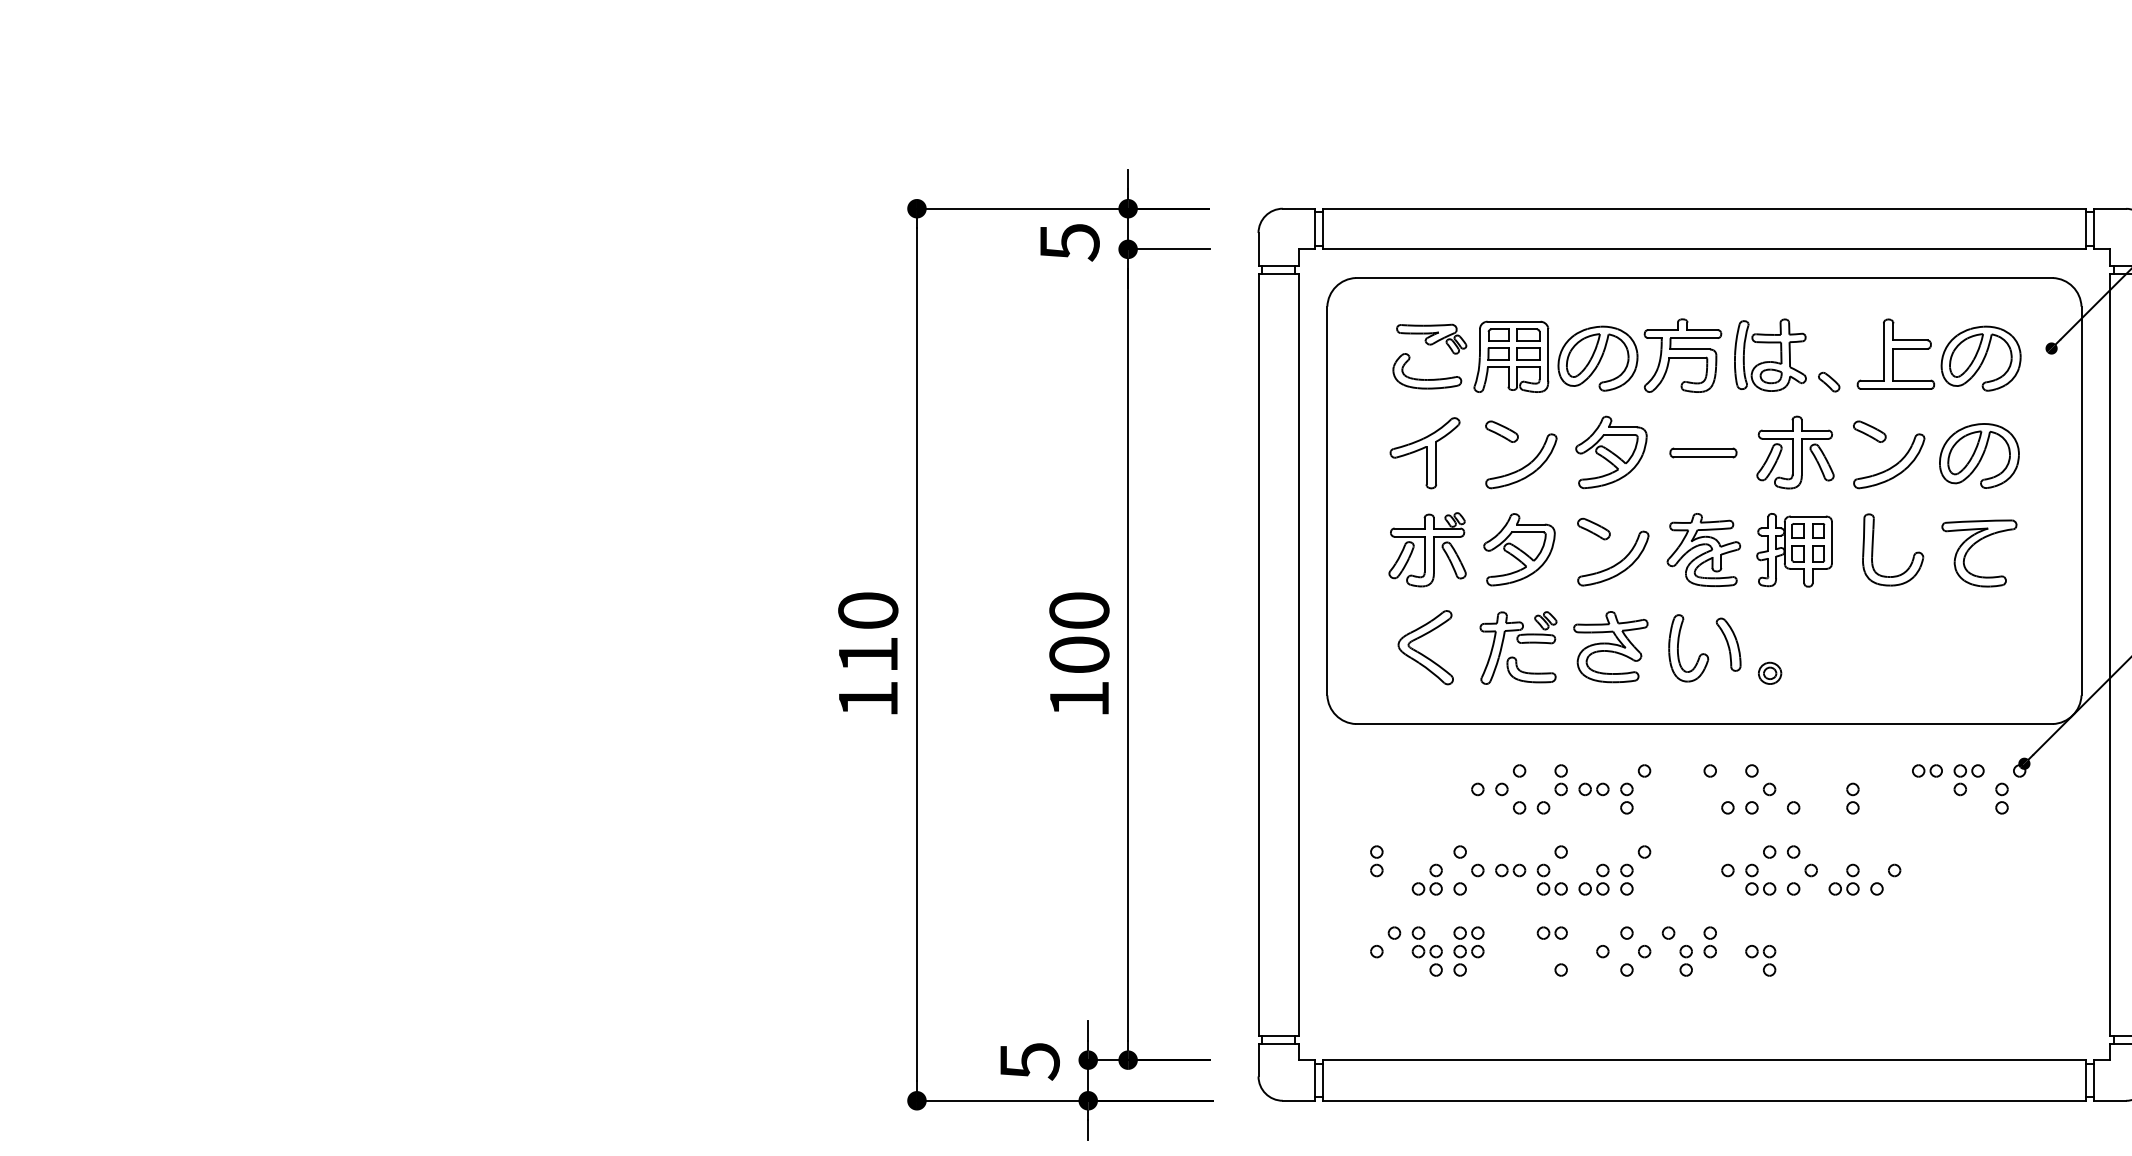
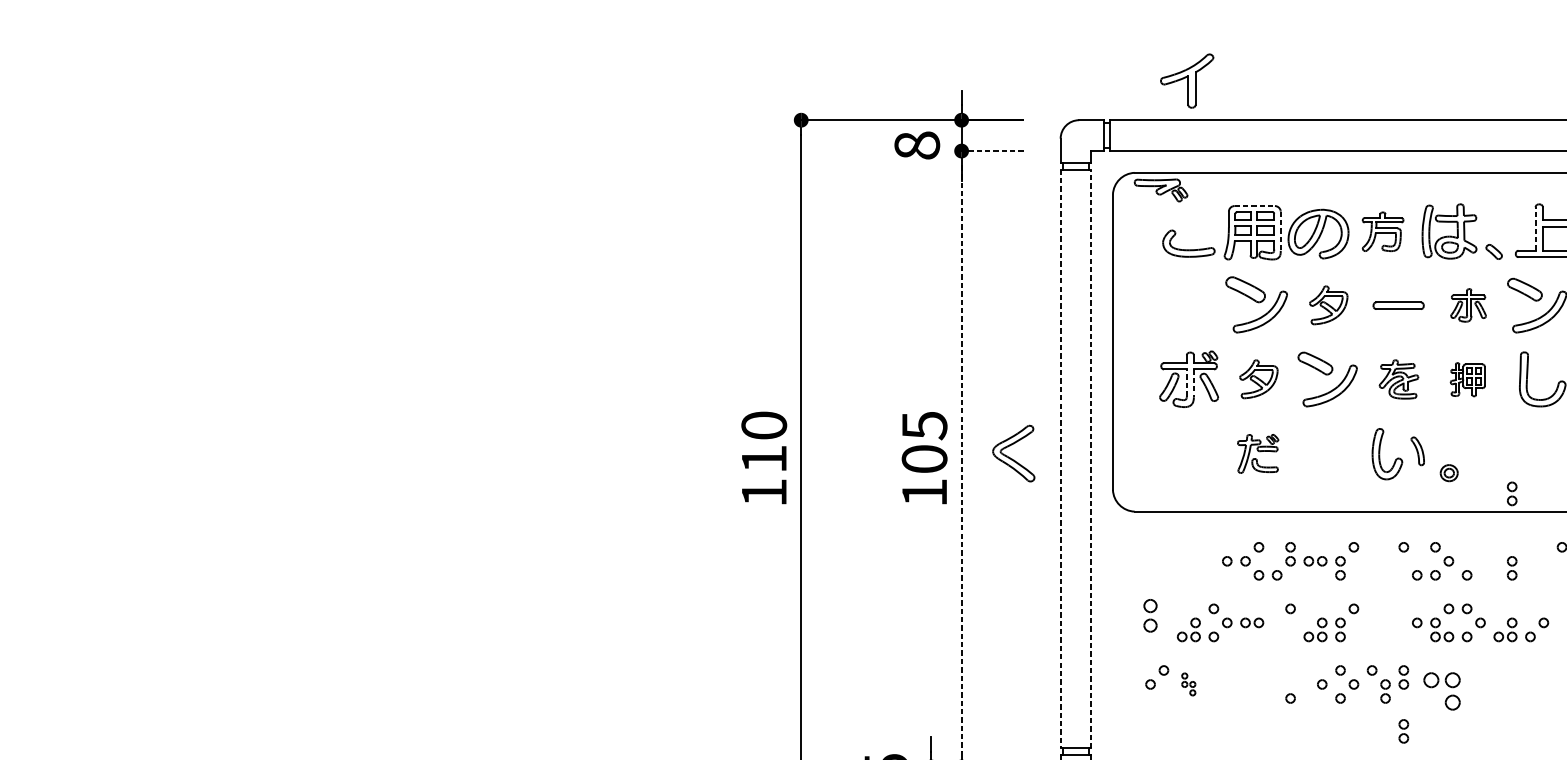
text: (1069, 242) -> (917, 145), 5 -> 8
line: (1168, 249) -> (992, 151), solid -> dashed
line: (1514, 321) -> (1255, 205), solid -> dashed
part: (1431, 338) -> (1160, 189), moved
line: (1883, 351) -> (1535, 228), solid -> dashed
line: (1548, 354) -> (1280, 230), solid -> dashed
part: (1682, 355) -> (1382, 231), size x0.7
part: (1501, 431) -> (1245, 289), size x1.6
part: (1869, 431) -> (1524, 289), size x1.4
part: (1611, 452) -> (1328, 305), size x0.7
part: (1795, 452) -> (1468, 305), size x0.6
part: (1424, 453) -> (1186, 81), moved
part: (1593, 528) -> (1315, 363), size x1.4
part: (1519, 549) -> (1258, 379), size x0.7
part: (1703, 549) -> (1398, 379), size x0.7
part: (1794, 550) -> (1467, 379), size x0.6
line: (1424, 554) -> (1186, 382), solid -> dashed
line: (1433, 555) -> (1193, 383), solid -> dashed
text: (1079, 611) -> (924, 426), 100 -> 105
part: (1728, 644) -> (1417, 451), size x0.7
part: (1518, 647) -> (1258, 453), size x0.7
part: (1610, 647) -> (1328, 453), removed
part: (1422, 653) -> (1011, 458), moved
line: (1128, 654) -> (961, 458), solid -> dashed
line: (1298, 654) -> (1091, 458), solid -> dashed
line: (1258, 655) -> (1060, 459), solid -> dashed
part: (1852, 700) -> (1511, 493), added
part: (1376, 861) -> (1150, 616), size x1.4
part: (1551, 879) -> (1283, 629), removed
part: (1551, 932) -> (1283, 669), removed
part: (1426, 951) -> (1188, 684), size x0.6
part: (1468, 951) -> (1220, 684), removed
part: (1760, 960) -> (1441, 691), size x1.6
part: (1709, 1013) -> (1403, 731), added

